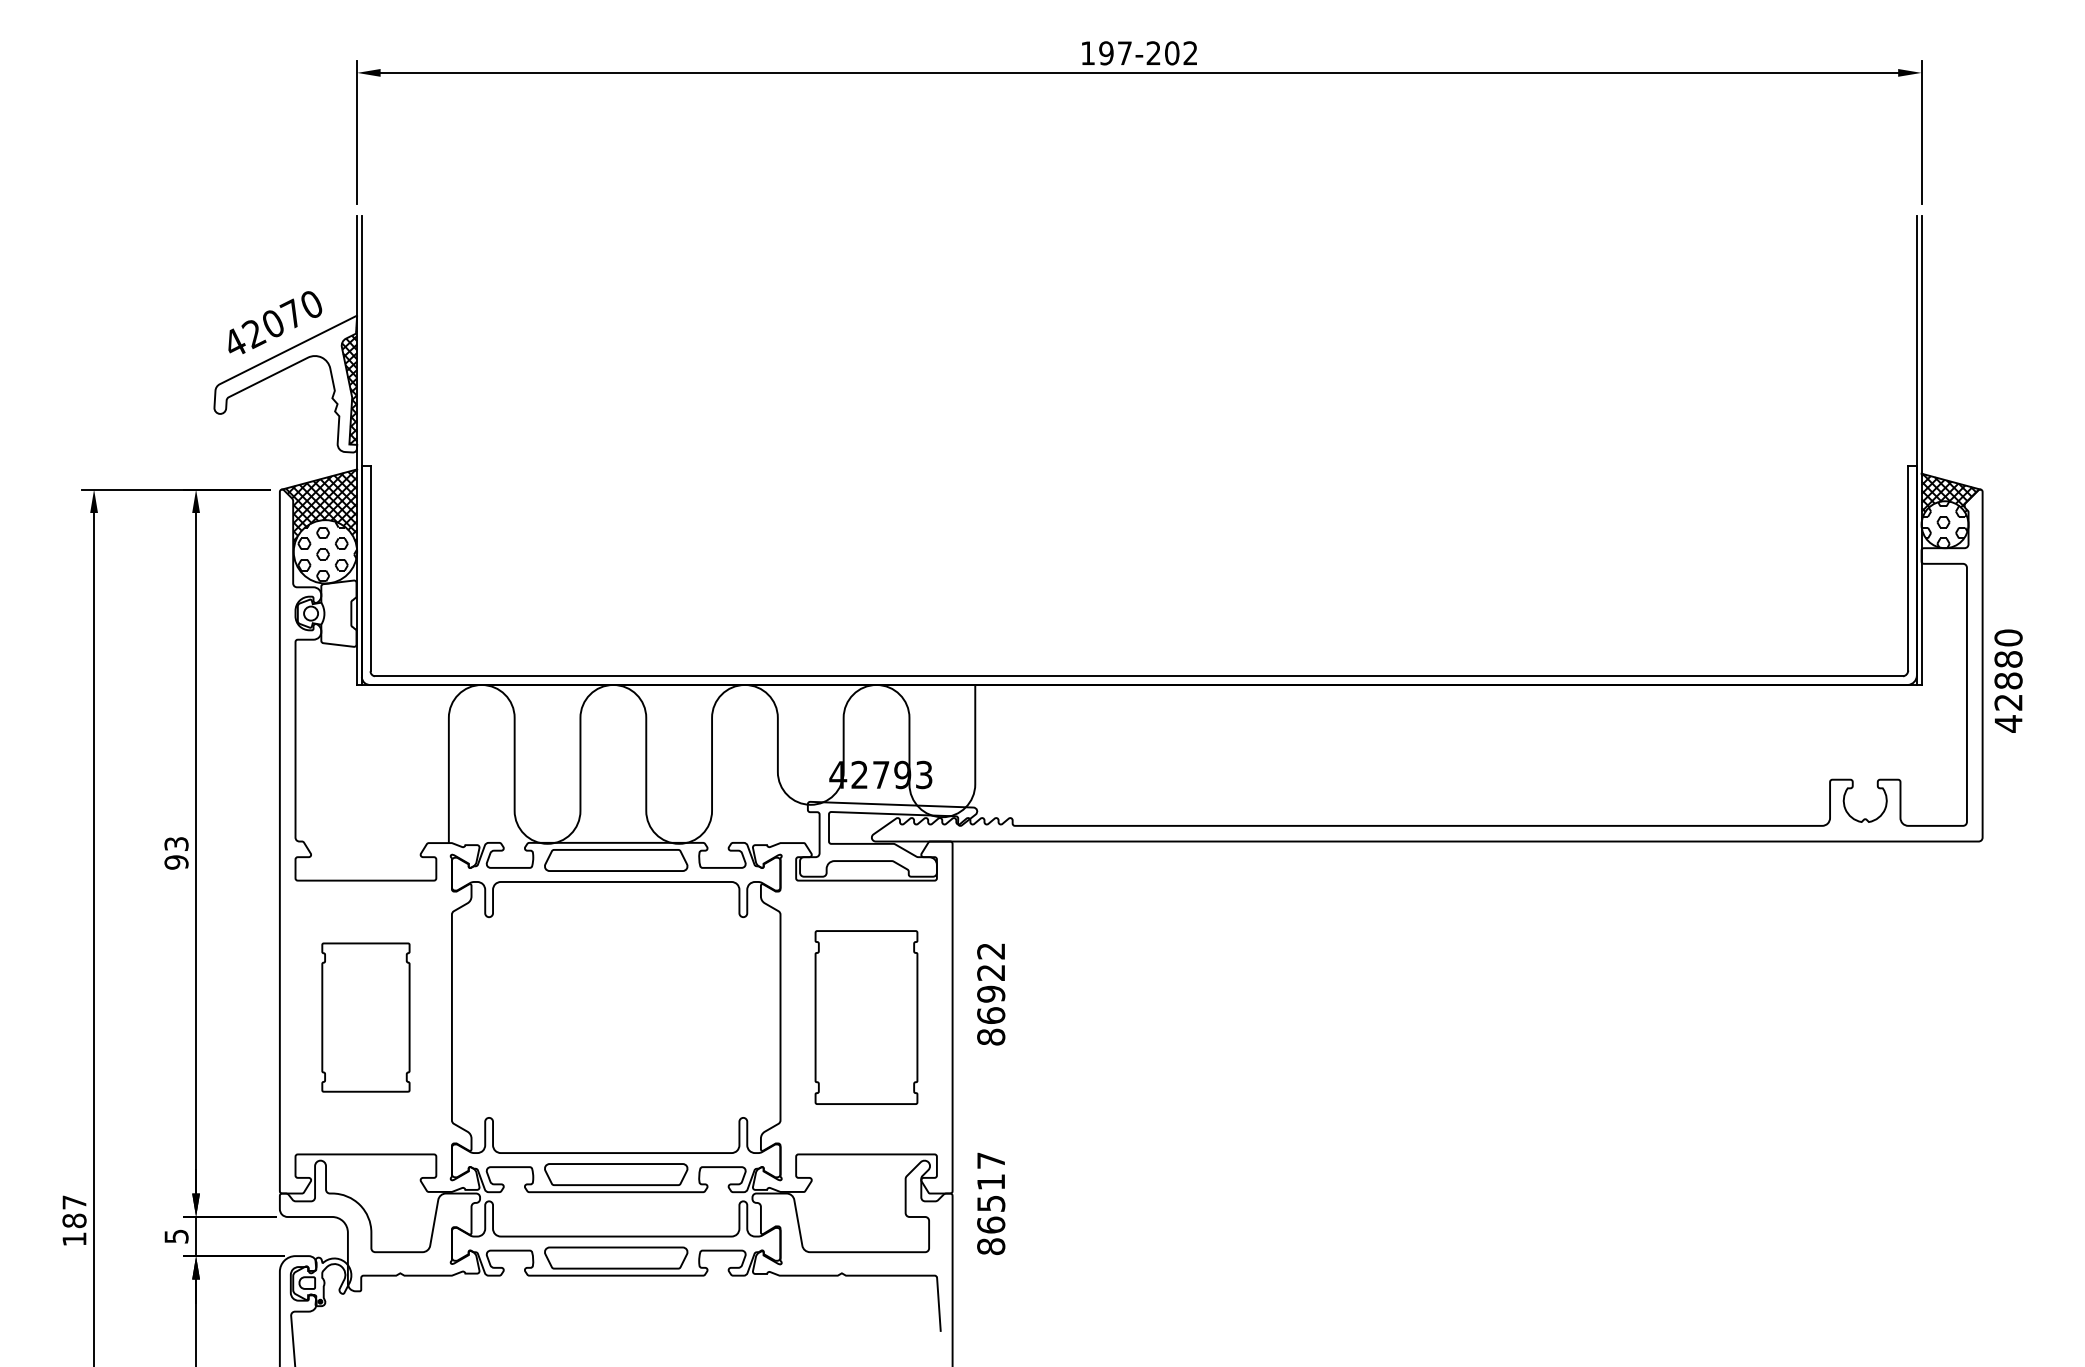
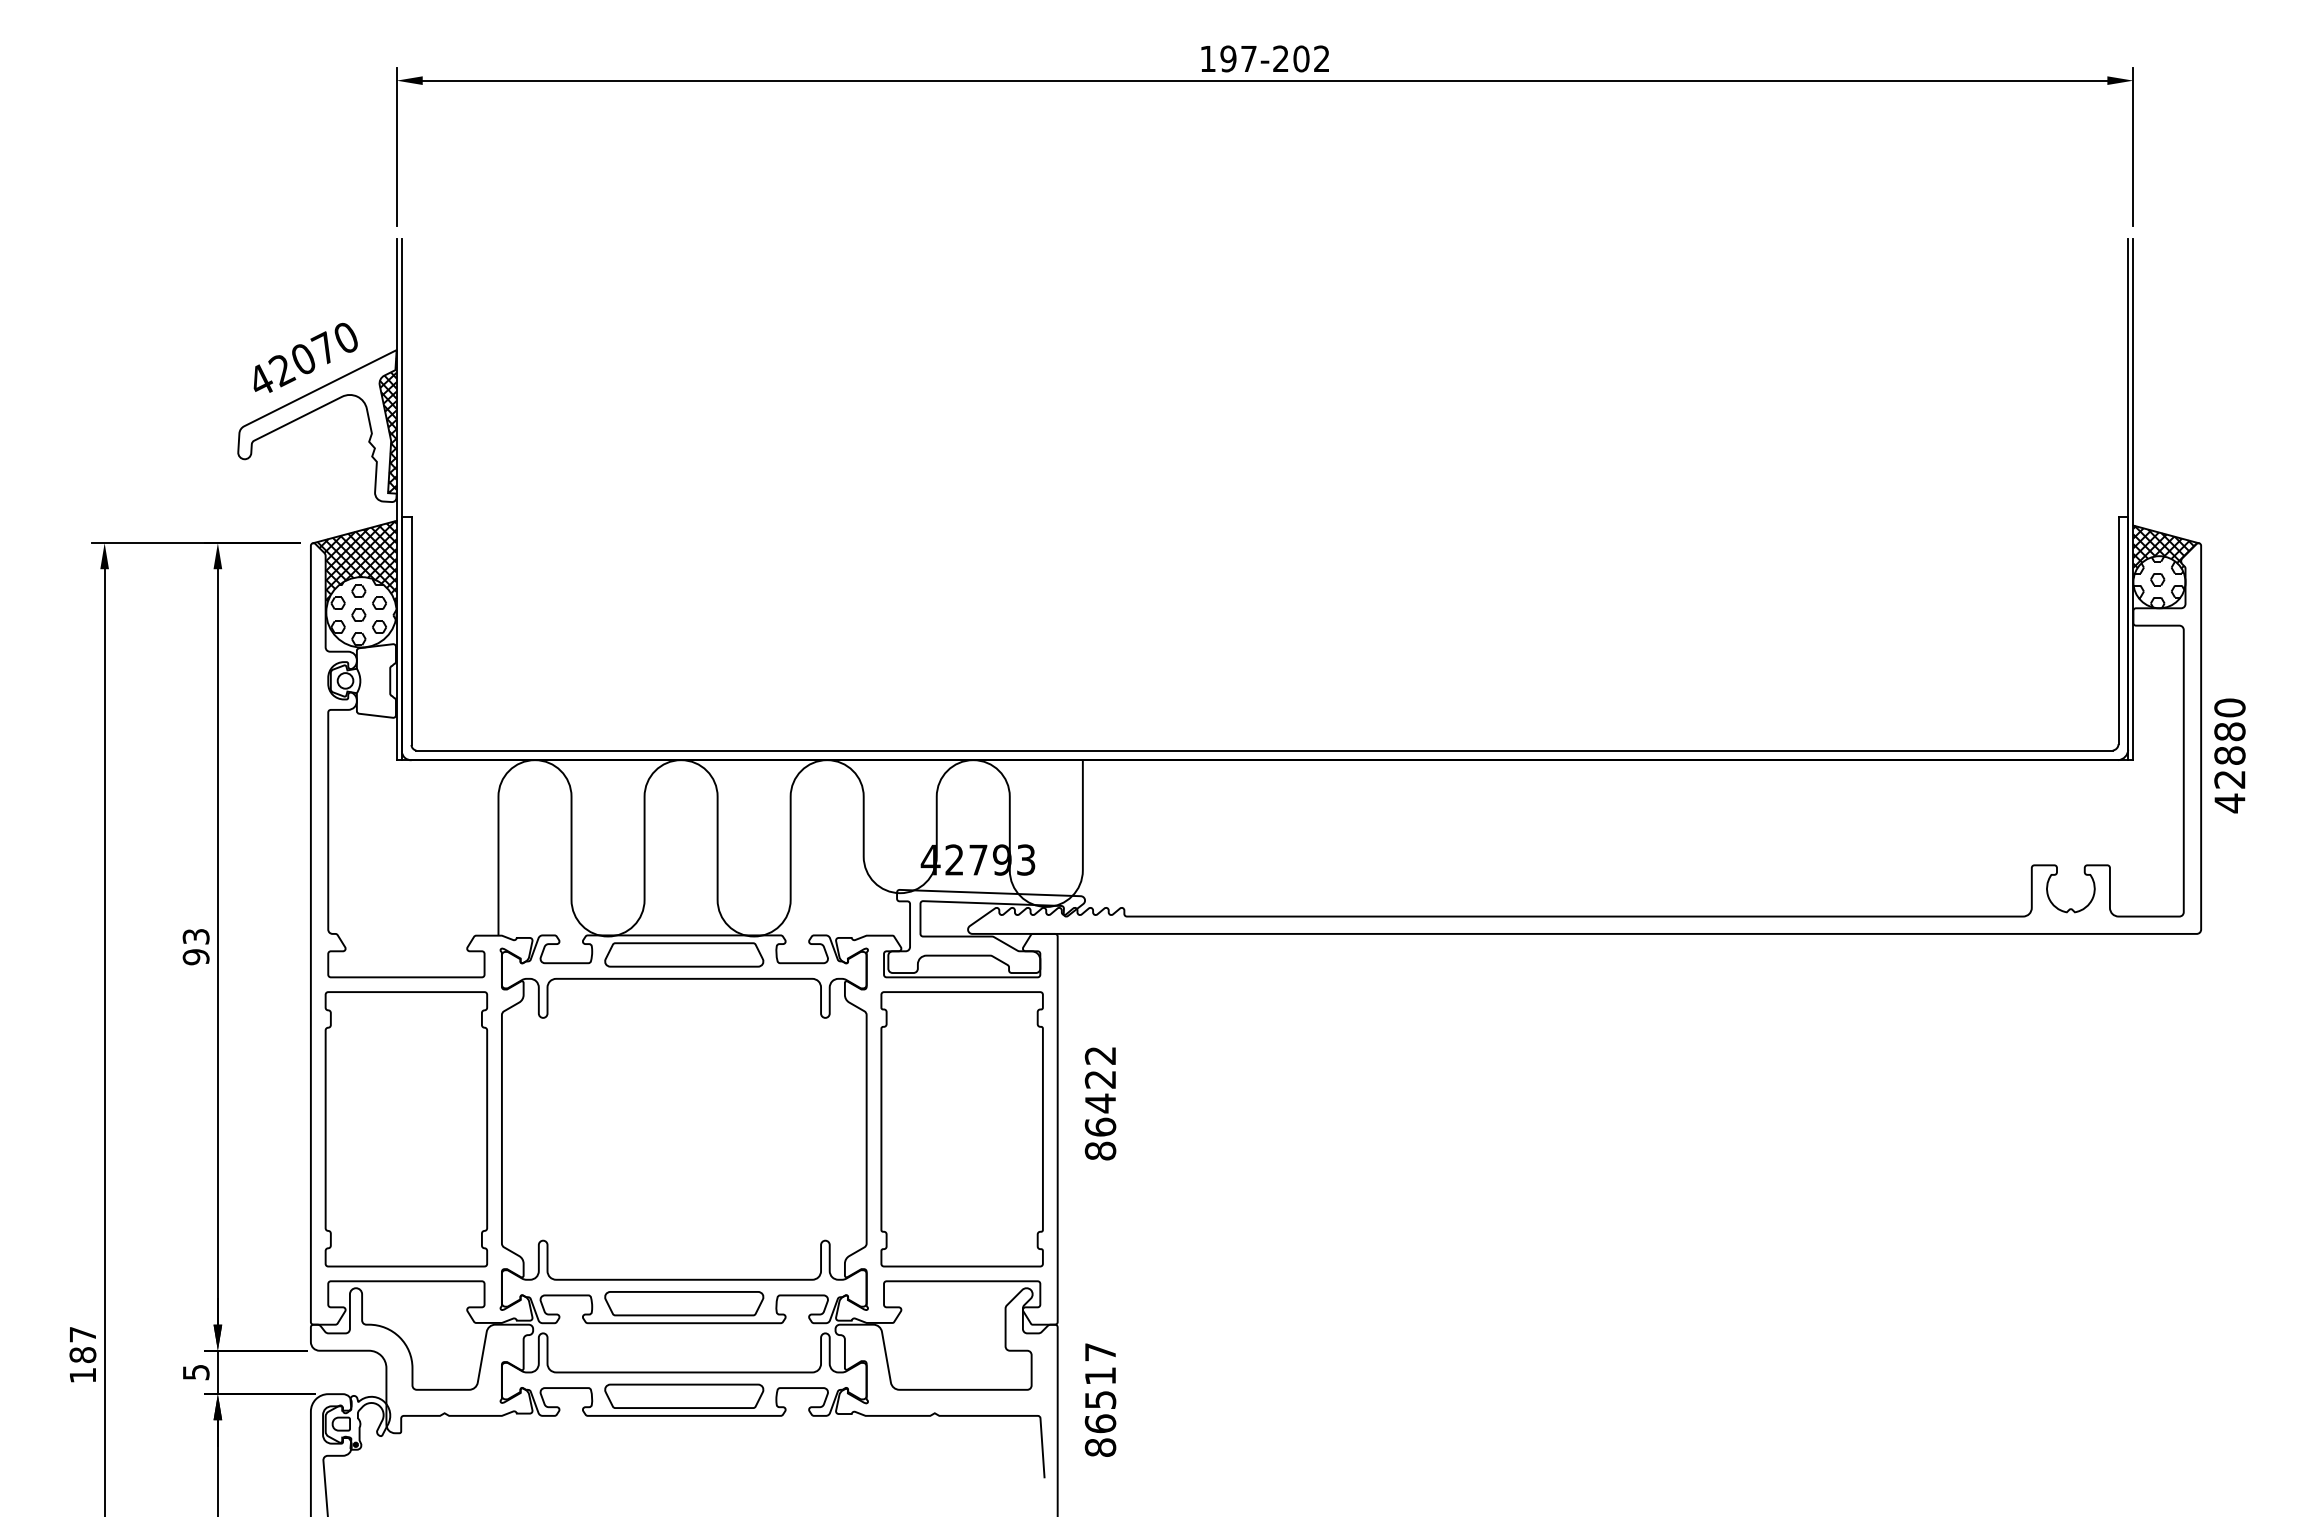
text: (991, 994) -> (1100, 1103), 86922 -> 86422
part: (365, 1017) -> (406, 1129), size x1.67
part: (865, 1017) -> (961, 1129), size x1.43
text: (991, 1203) -> (1100, 1399), moved

